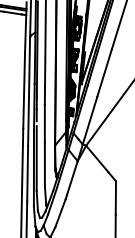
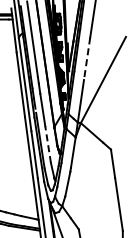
line: (105, 72) -> (87, 58), solid -> dashed
line: (45, 164) -> (48, 144), solid -> dashed

